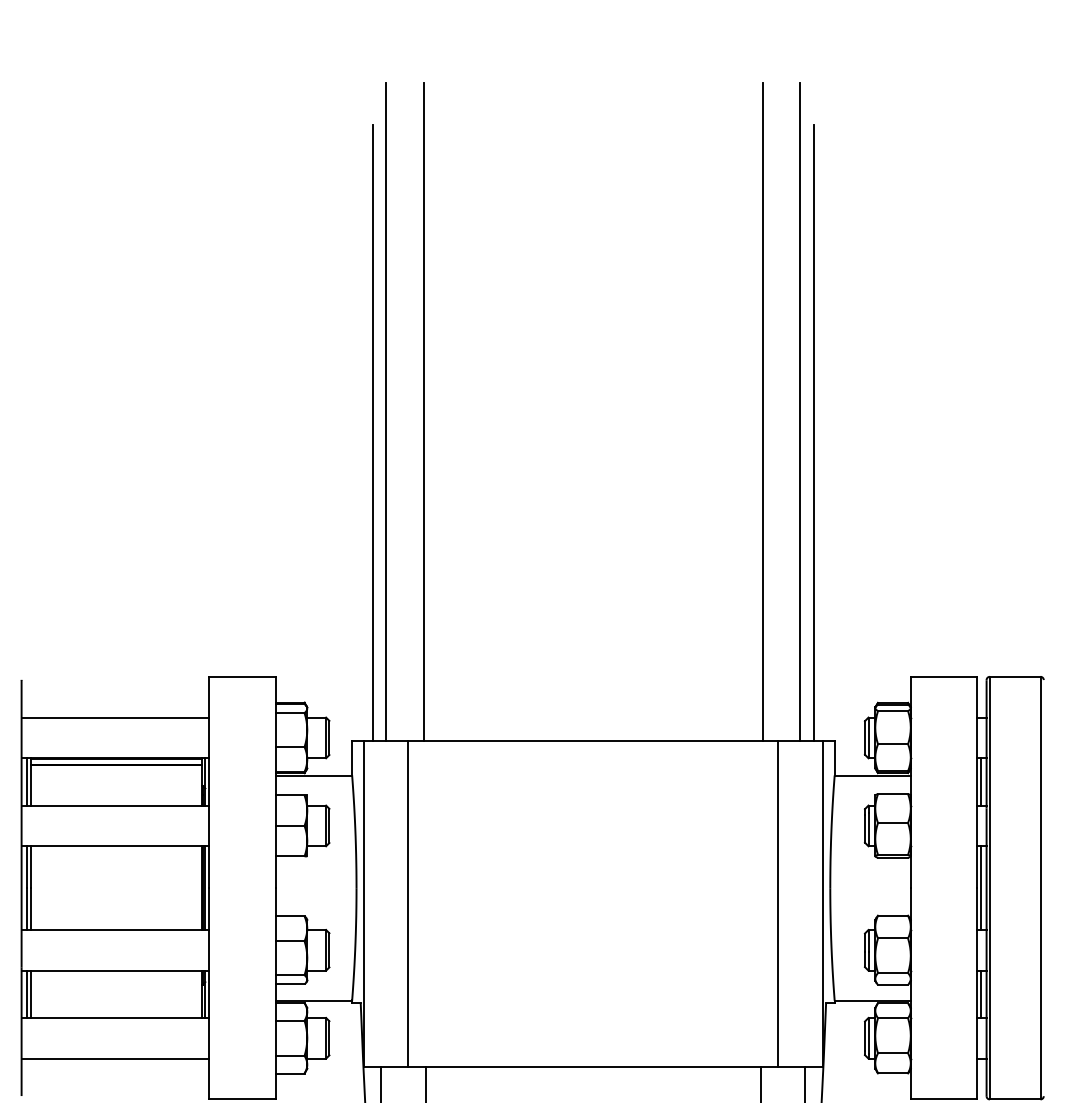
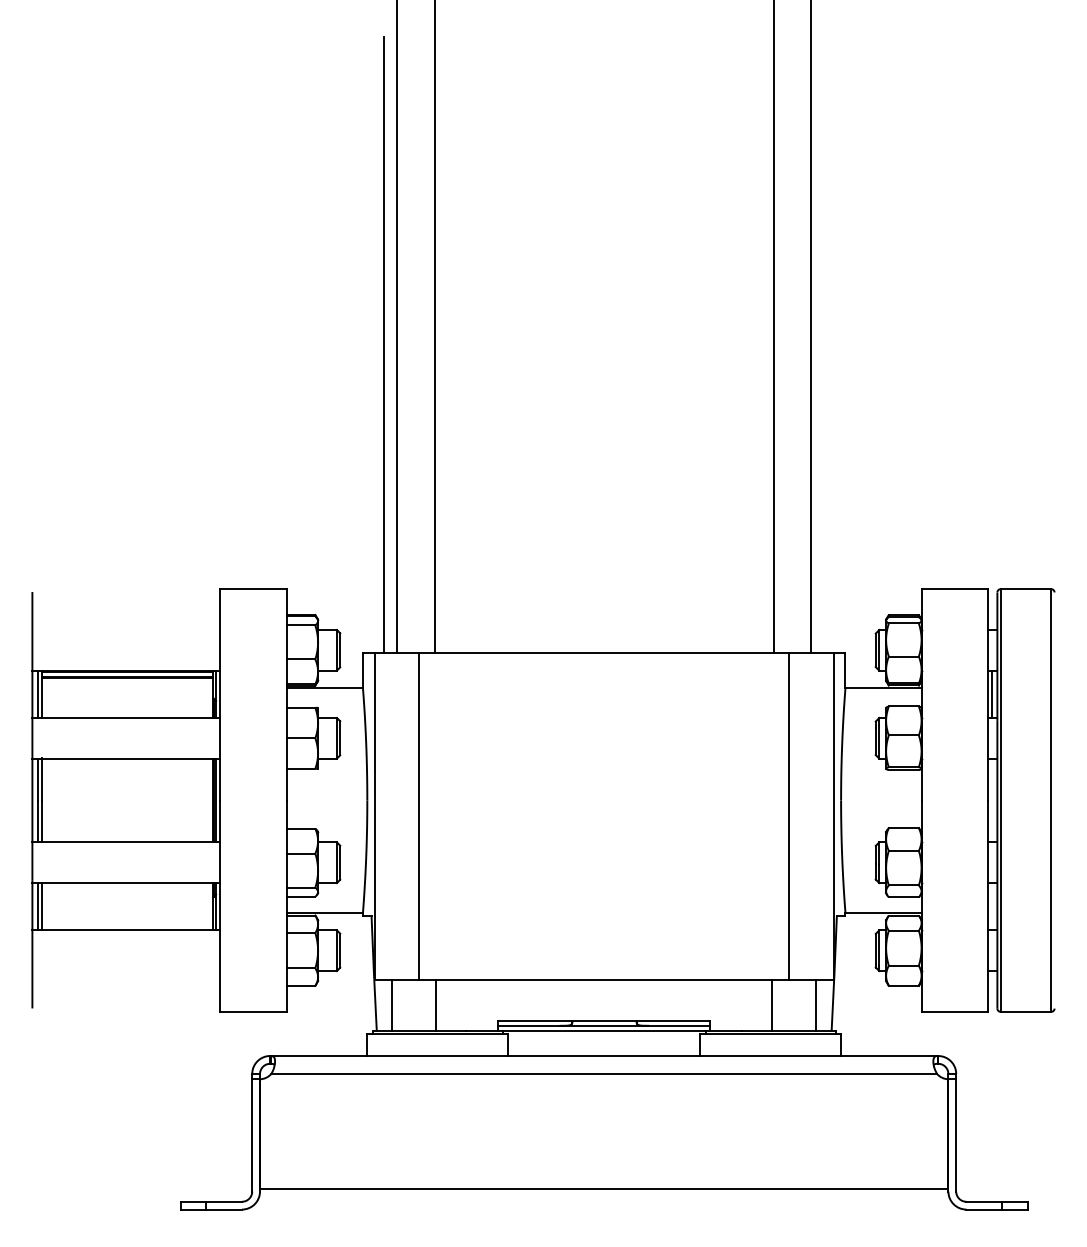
line: (813, 432) -> (824, 344), removed
line: (115, 718) -> (126, 630), removed
line: (981, 888) -> (992, 800), removed
line: (981, 994) -> (992, 906), removed
line: (115, 1059) -> (126, 971), removed

